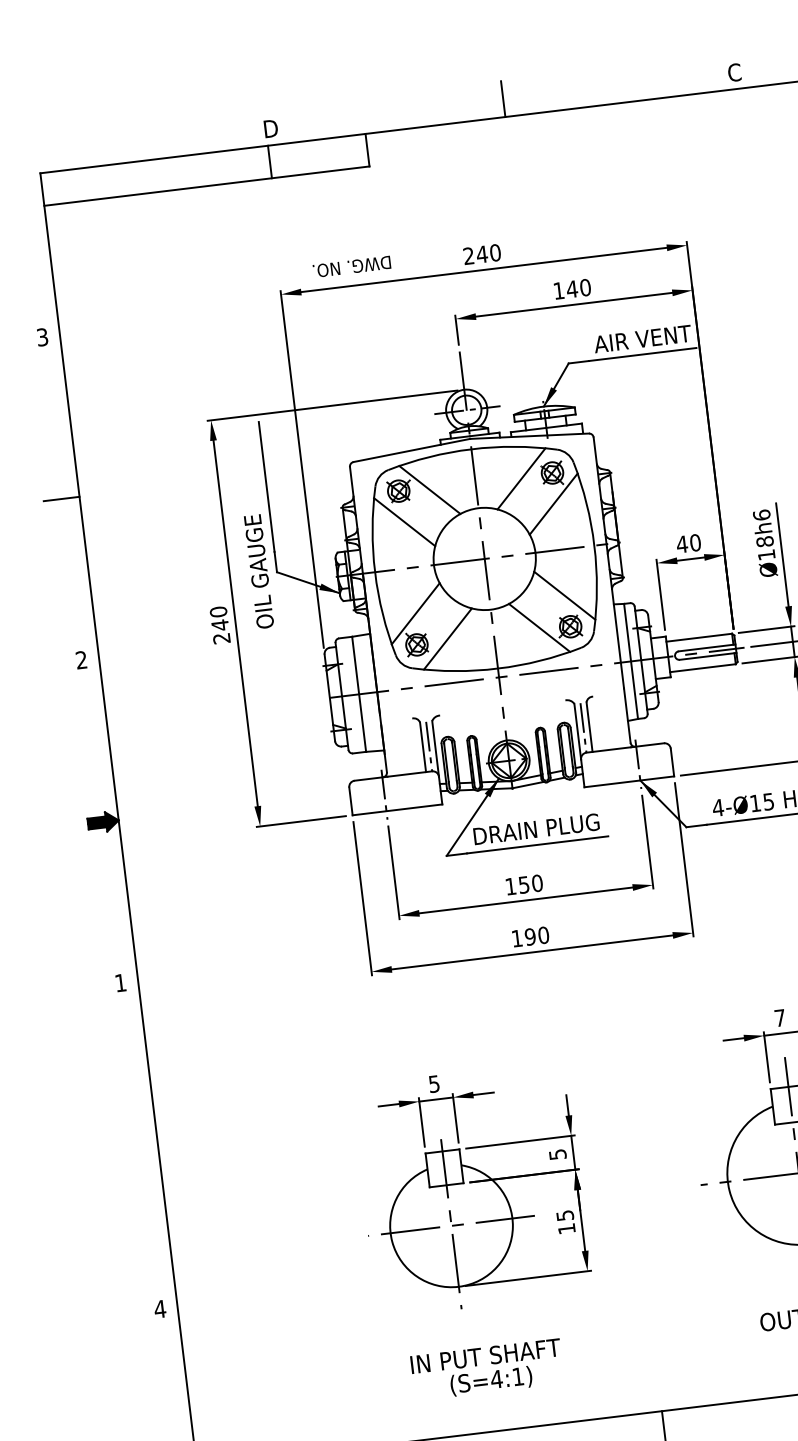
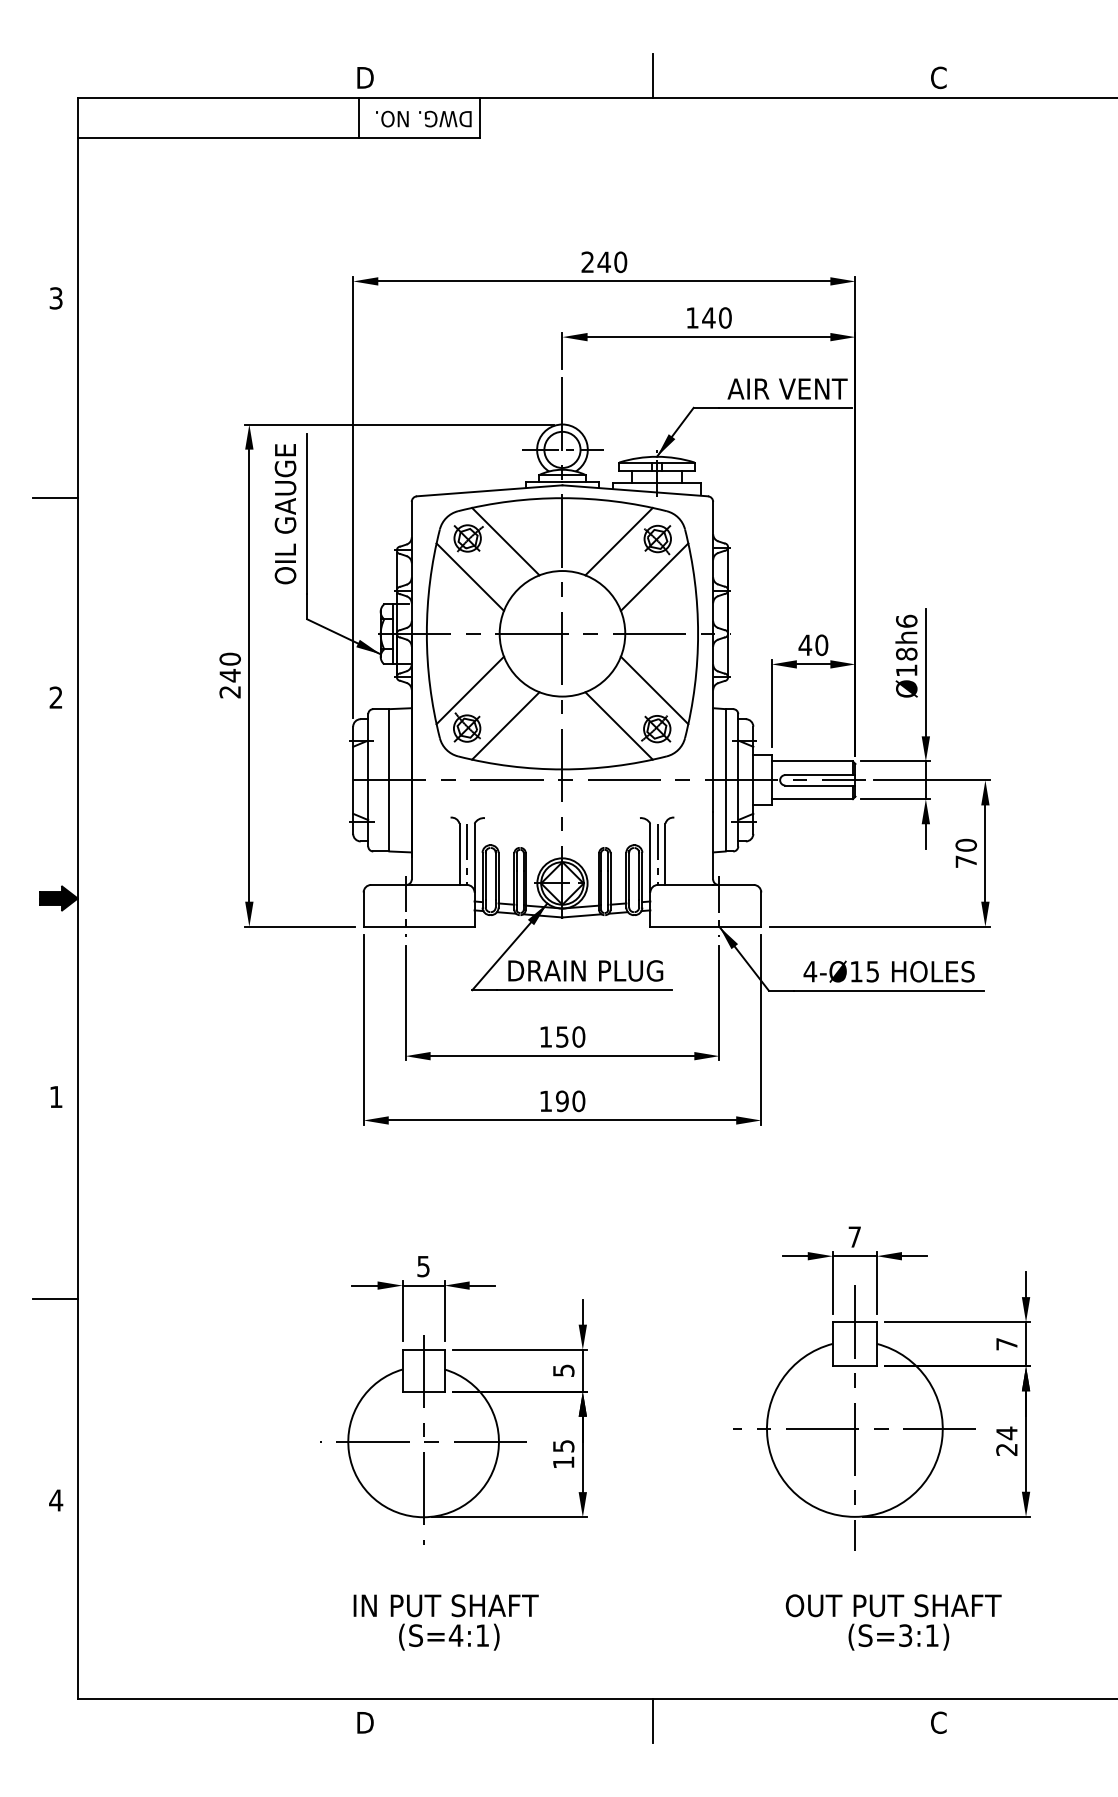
text: (351, 266) -> (423, 118), moved
text: (259, 572) -> (285, 514), moved
line: (139, 1145) -> (55, 1298), added

